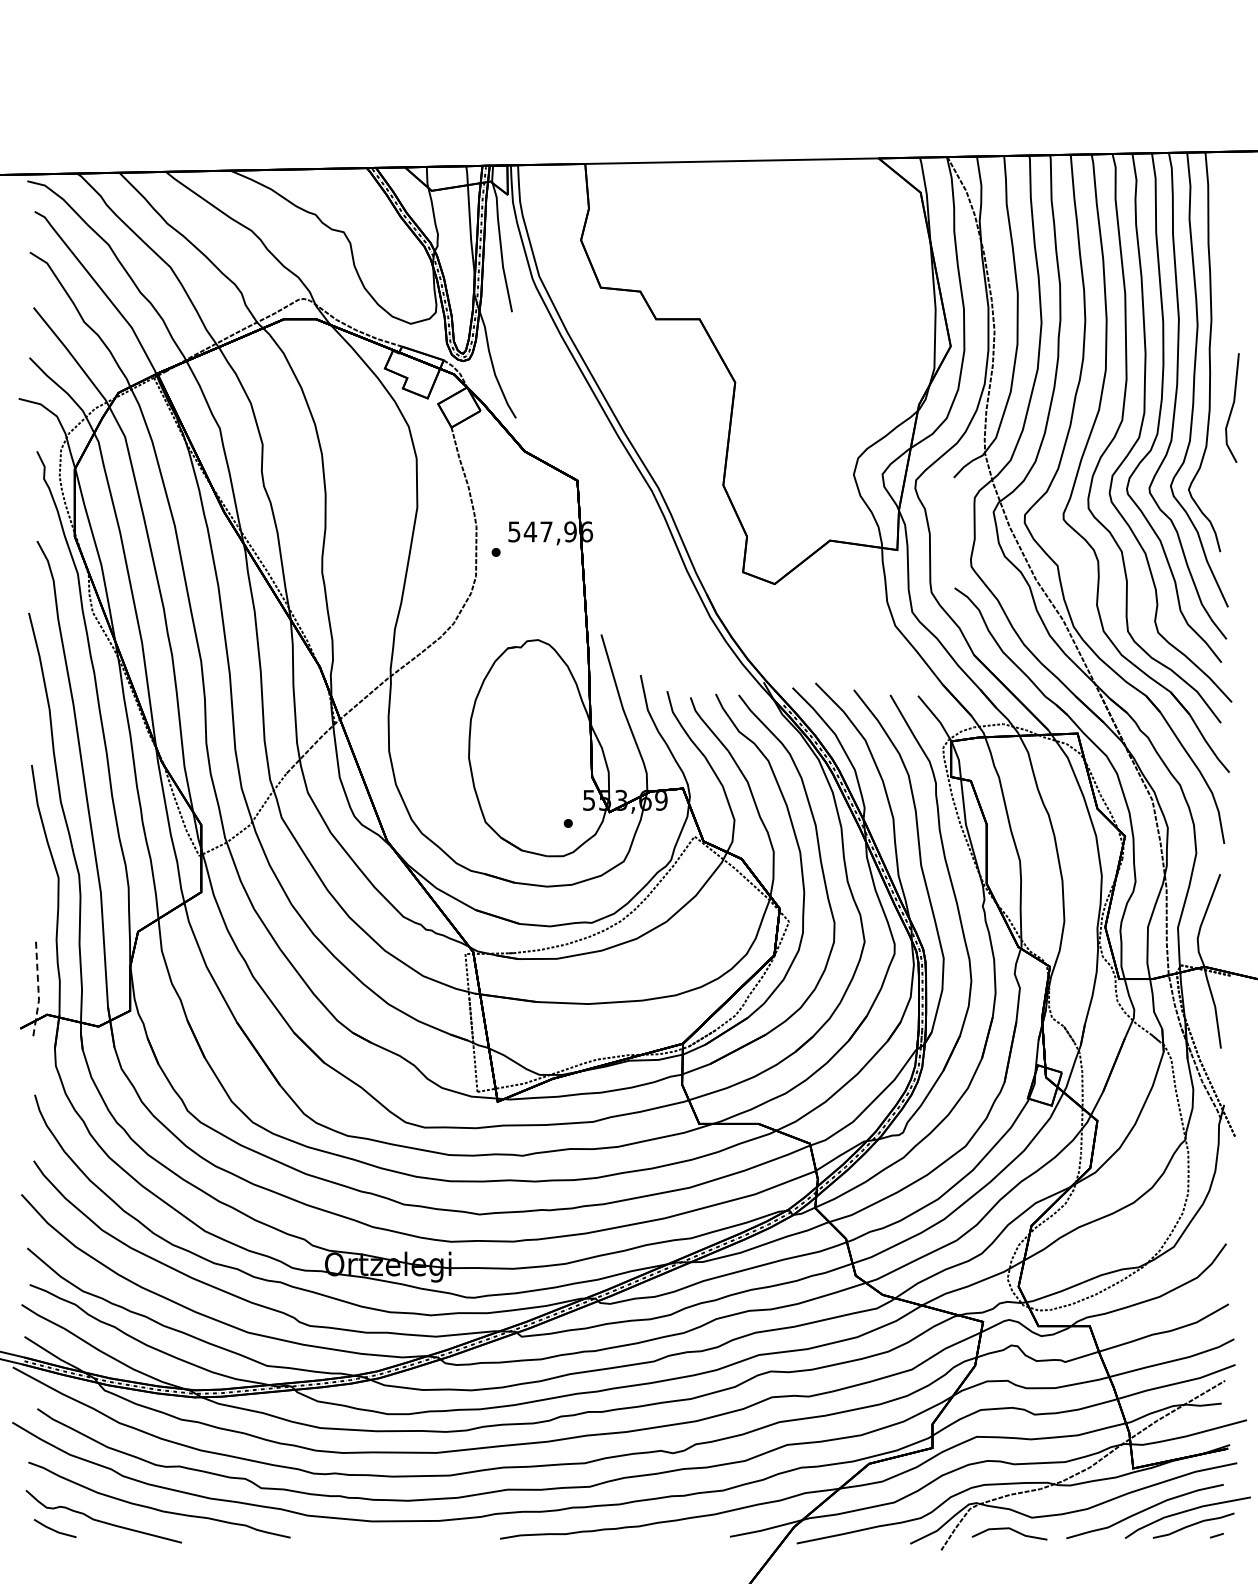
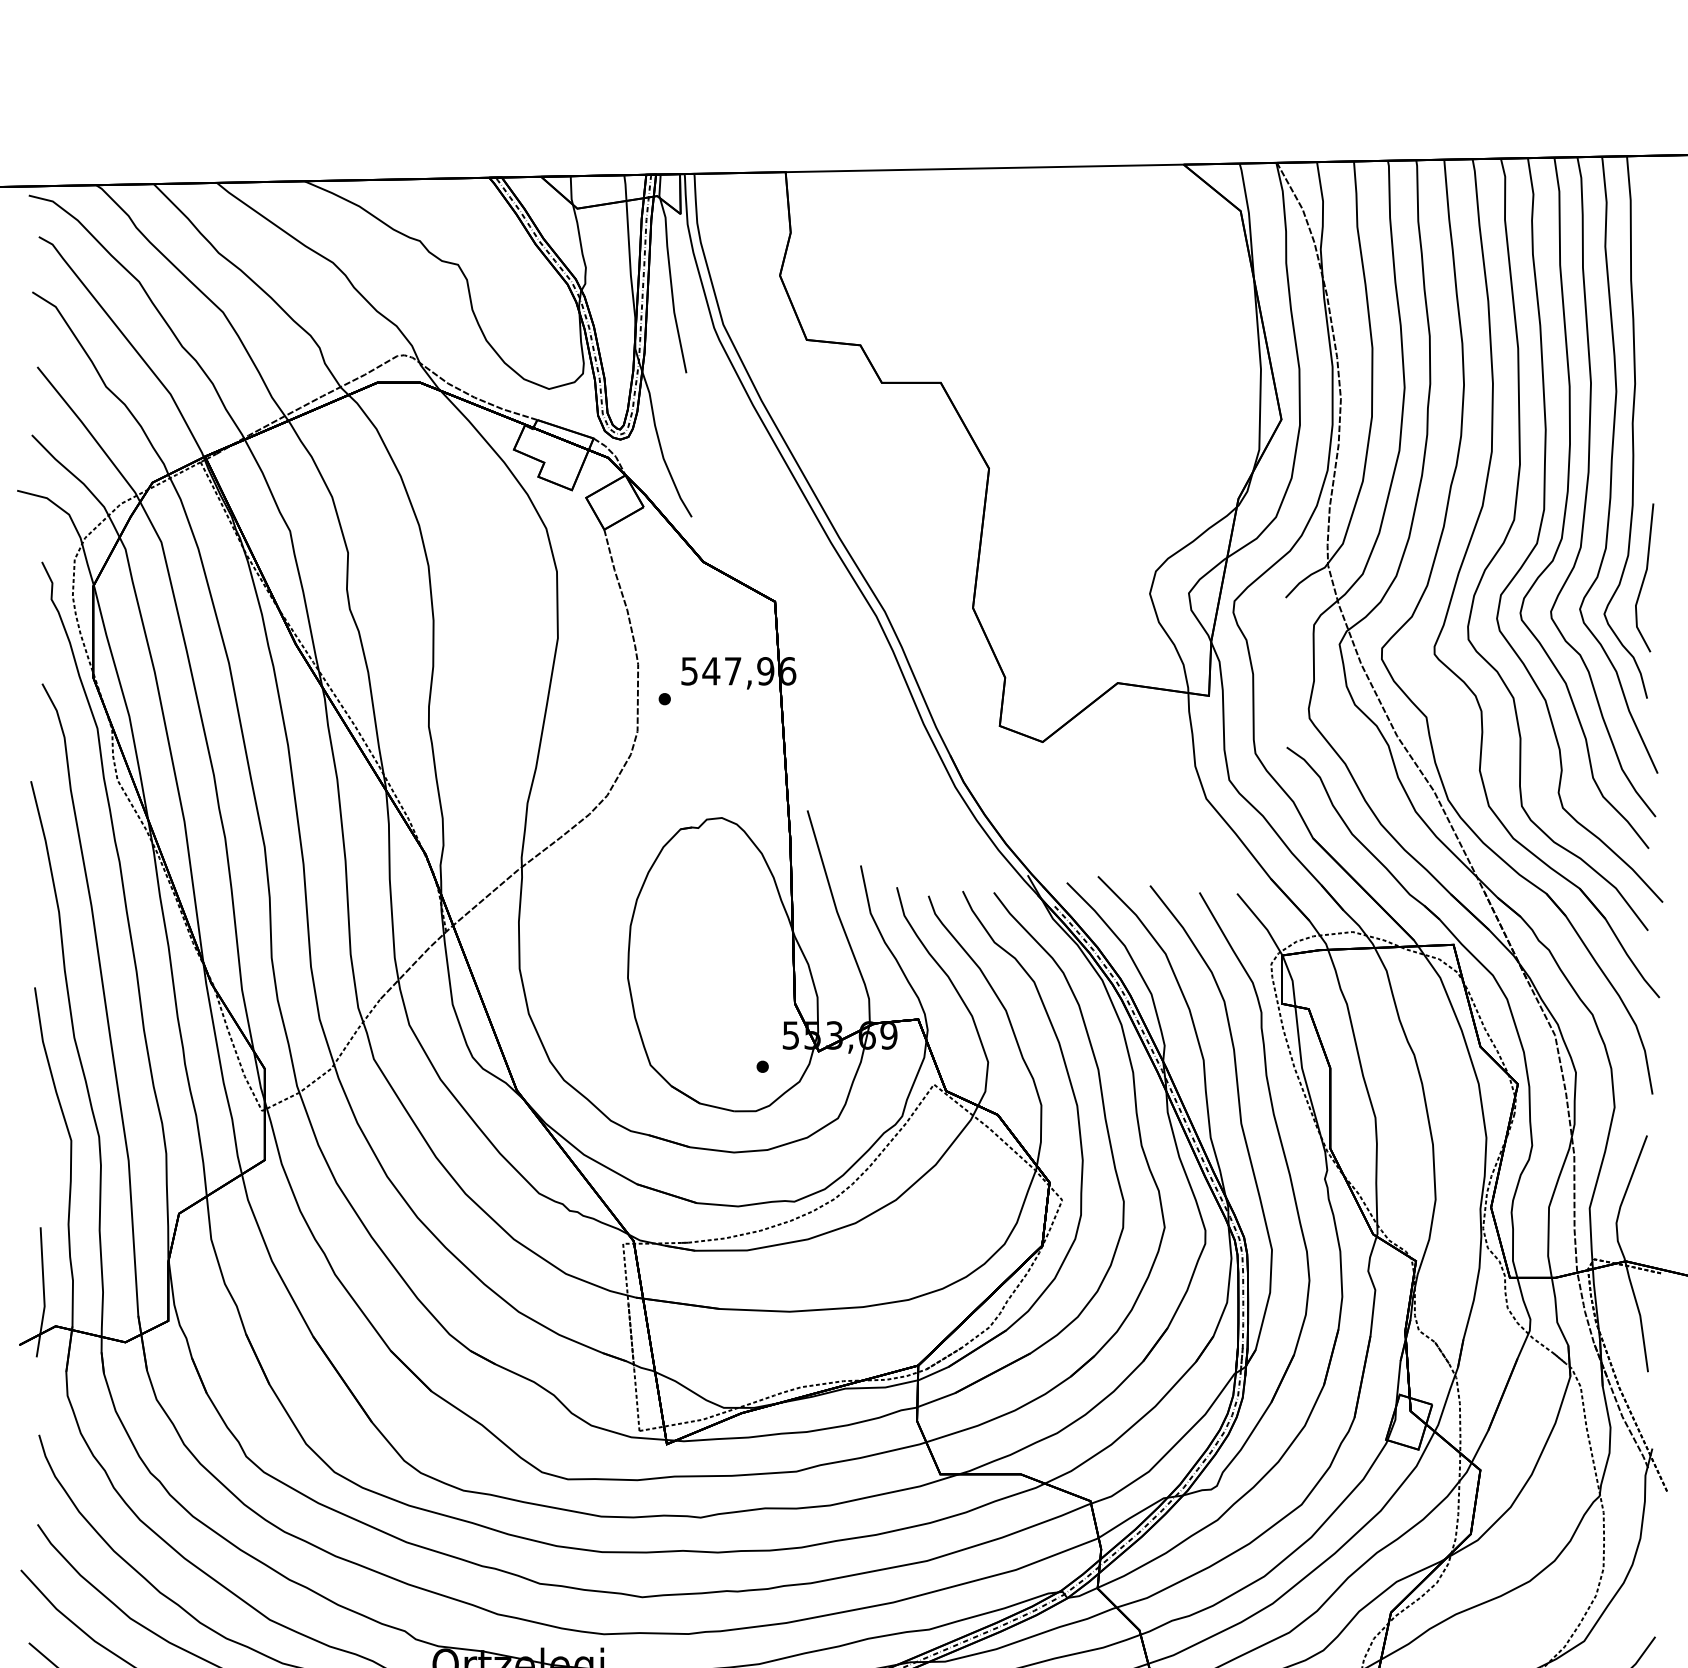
line: (1232, 407) -> (1644, 577), moved
line: (38, 990) -> (44, 1293), dashed -> solid

